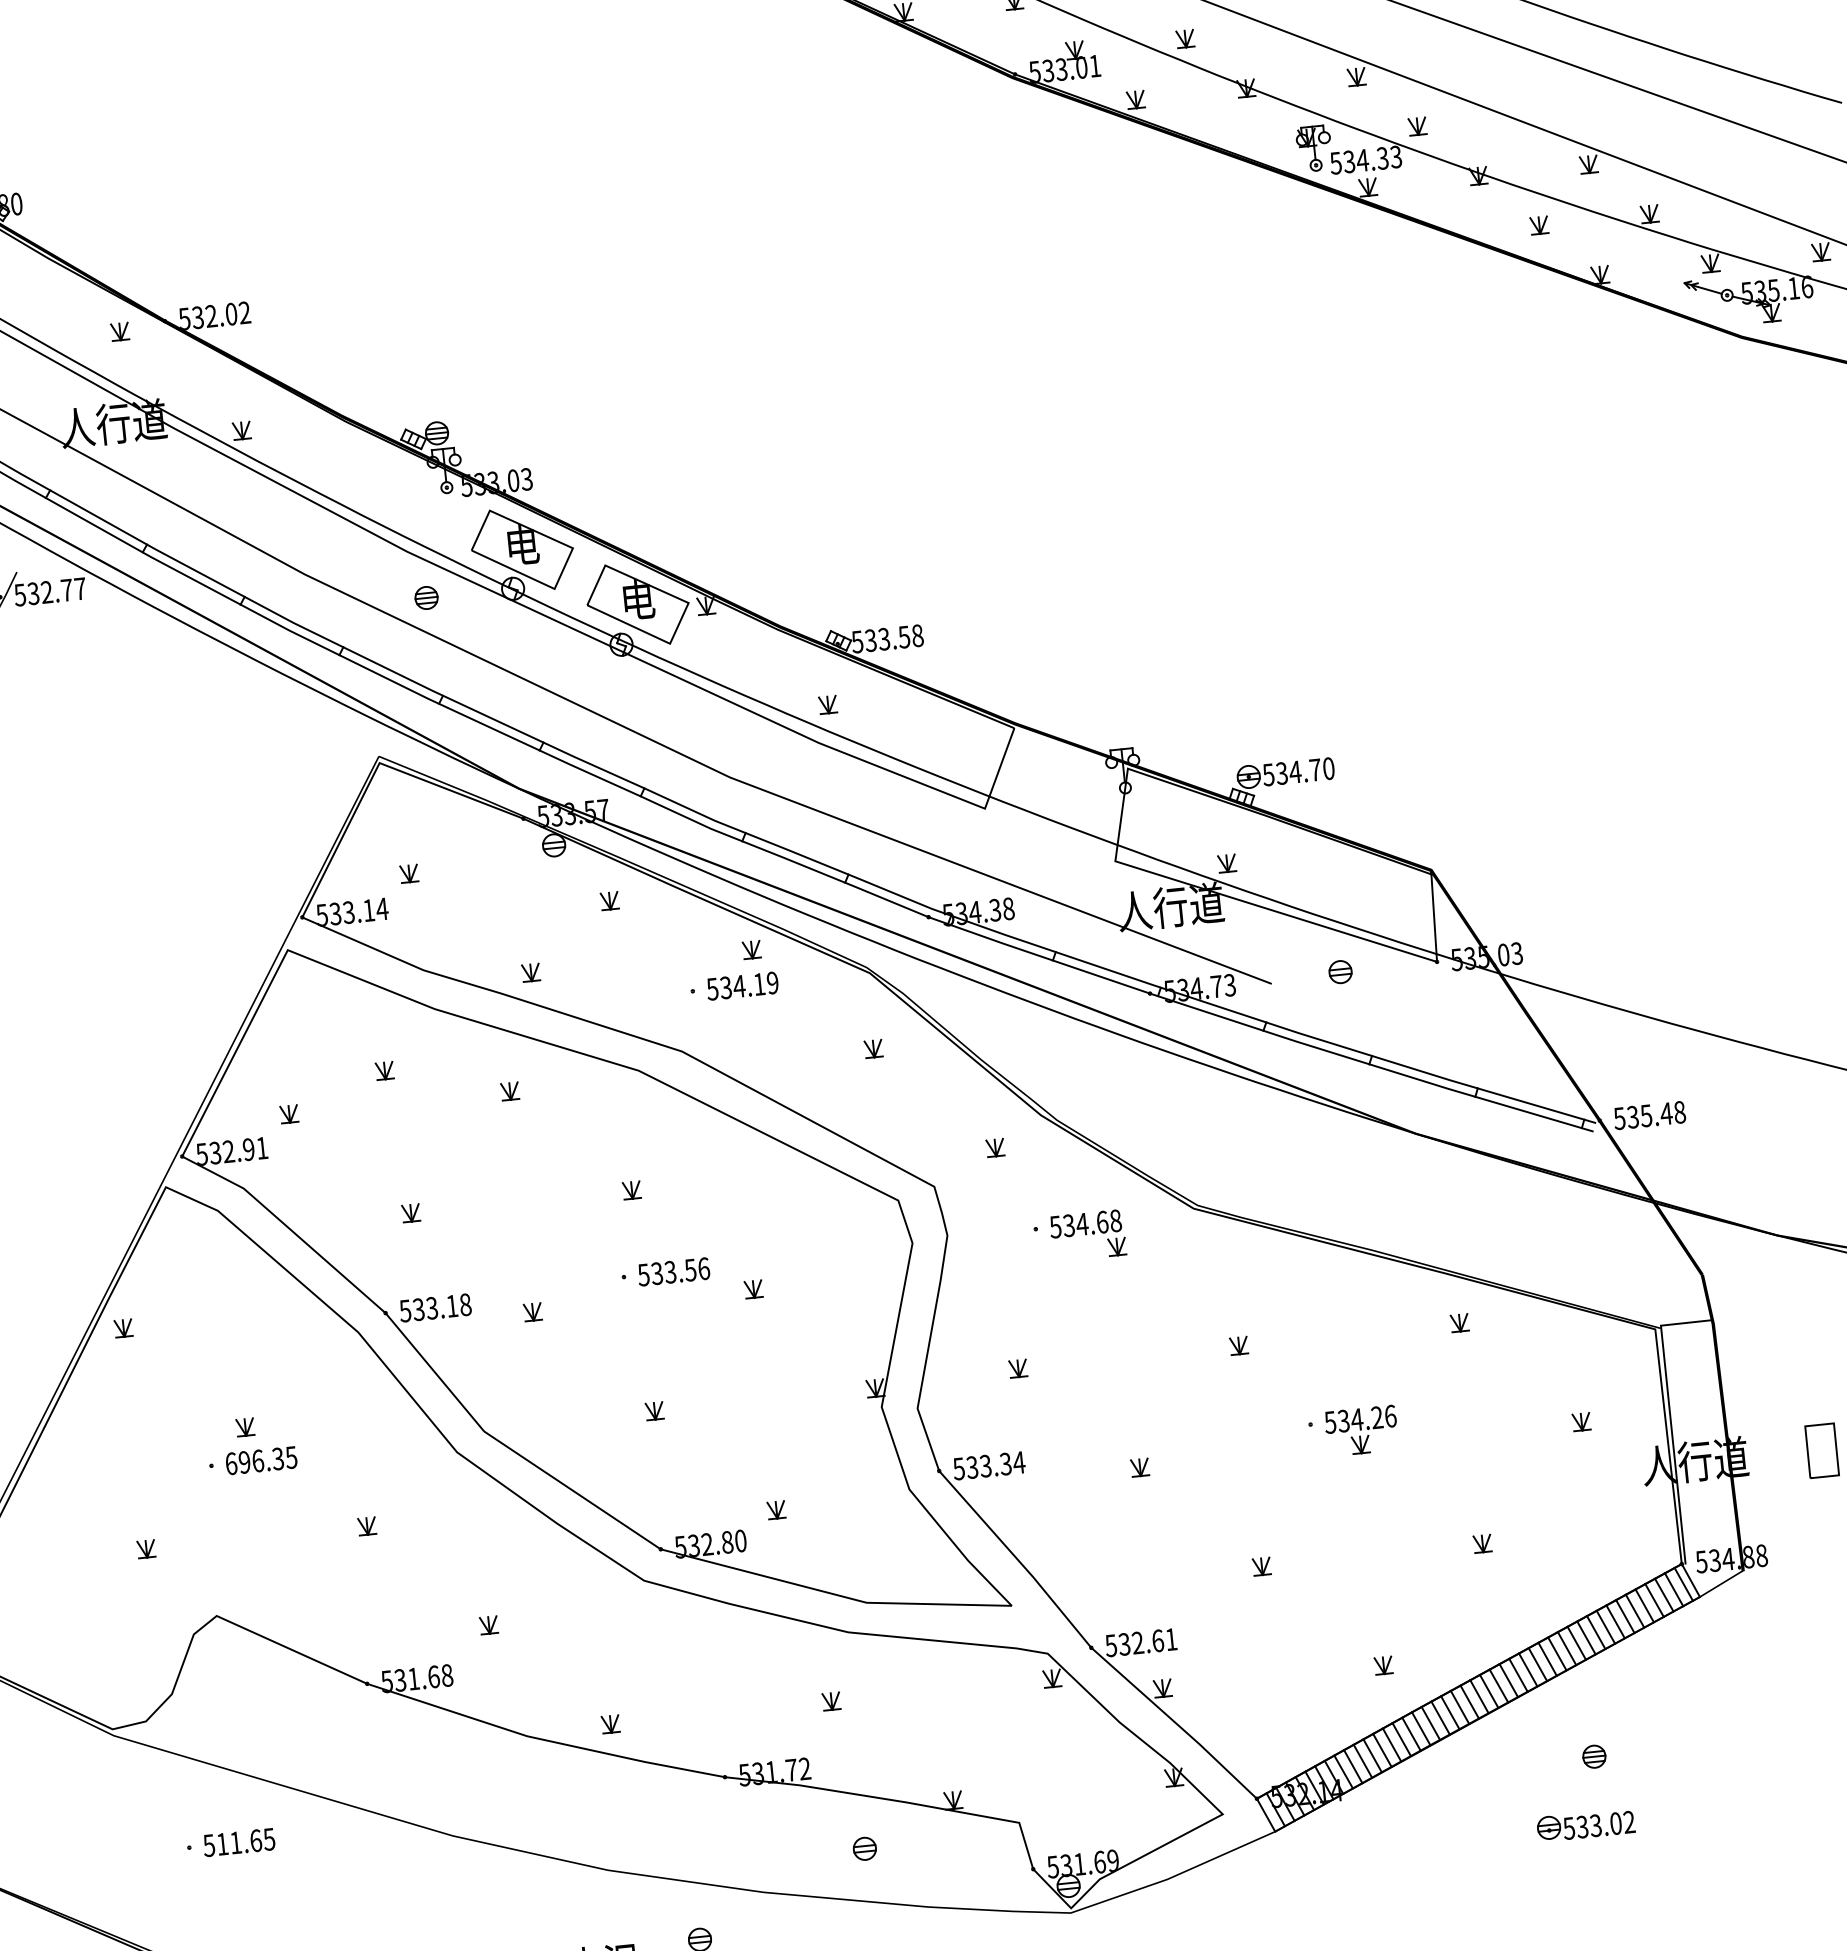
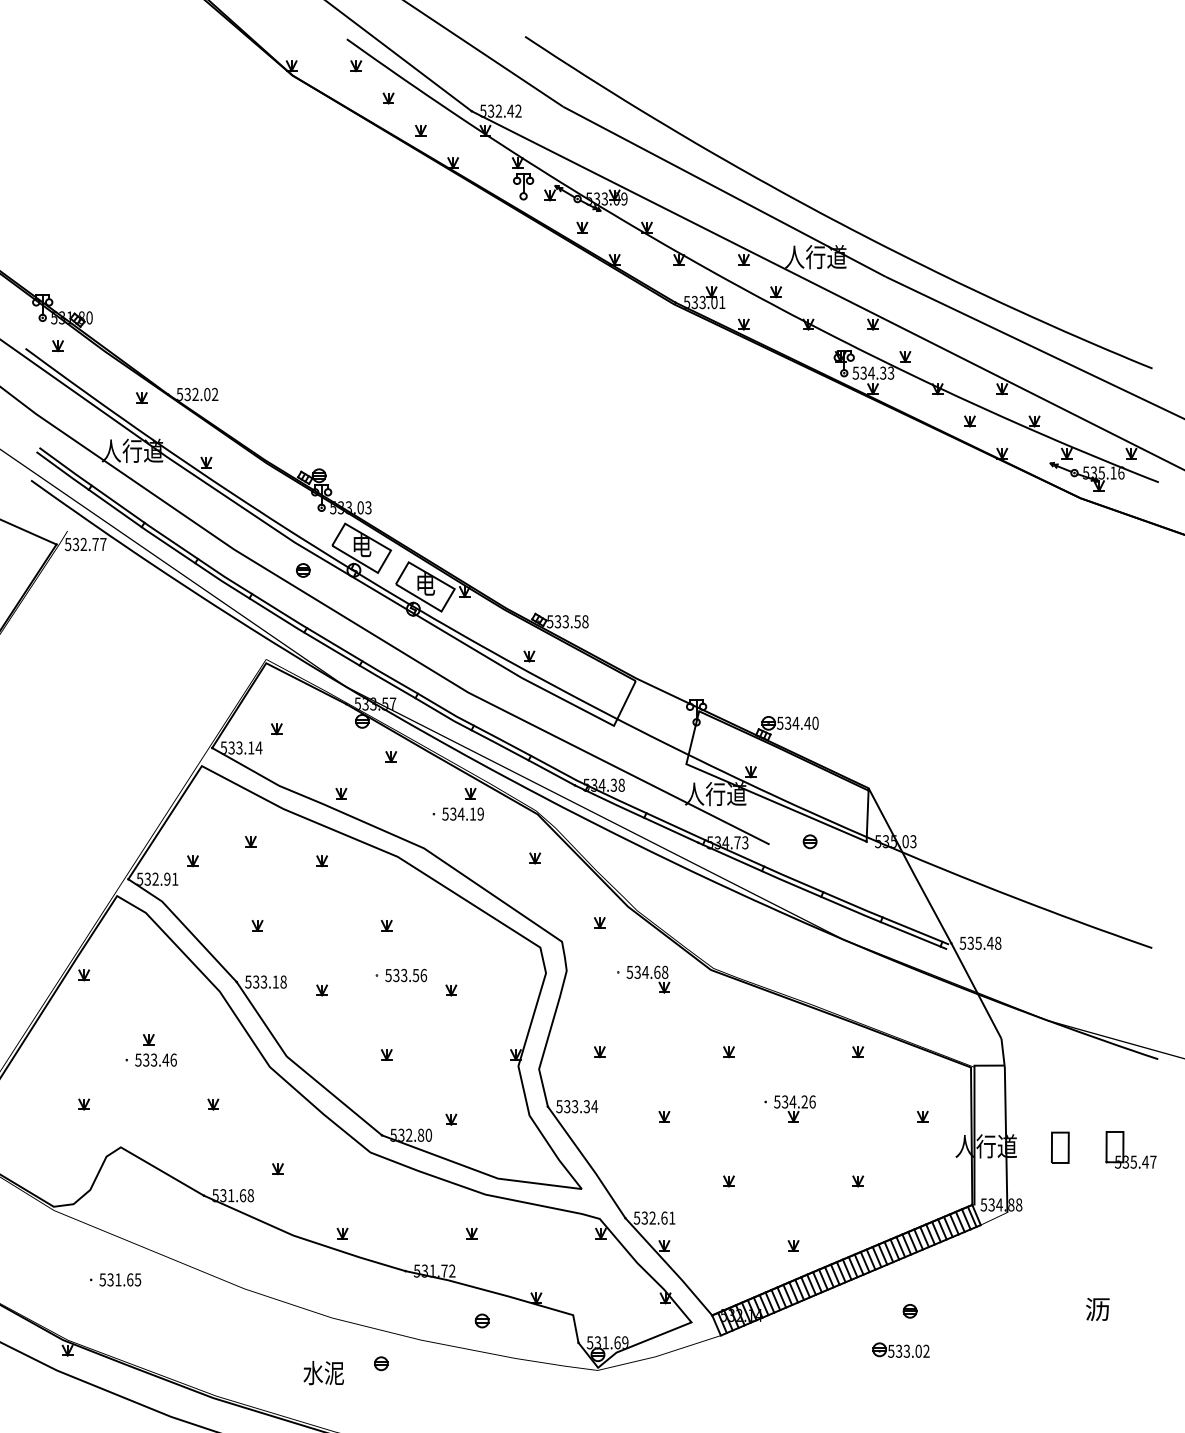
text: (1314, 768) -> (807, 722), 534.70 -> 534.40
text: (260, 1459) -> (155, 1059), 696.35 -> 533.46
text: (222, 1843) -> (110, 1279), 511.65 -> 531.65

